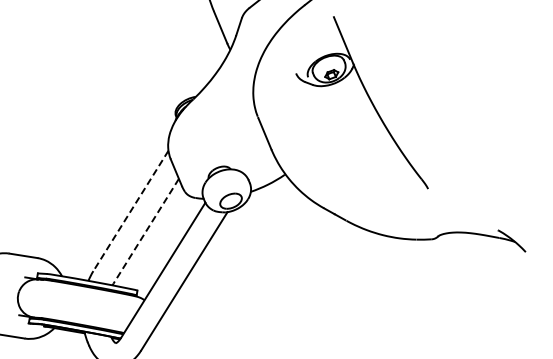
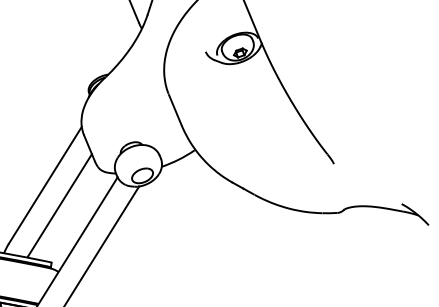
line: (130, 210) -> (44, 184), dashed -> solid
line: (146, 231) -> (60, 205), dashed -> solid

